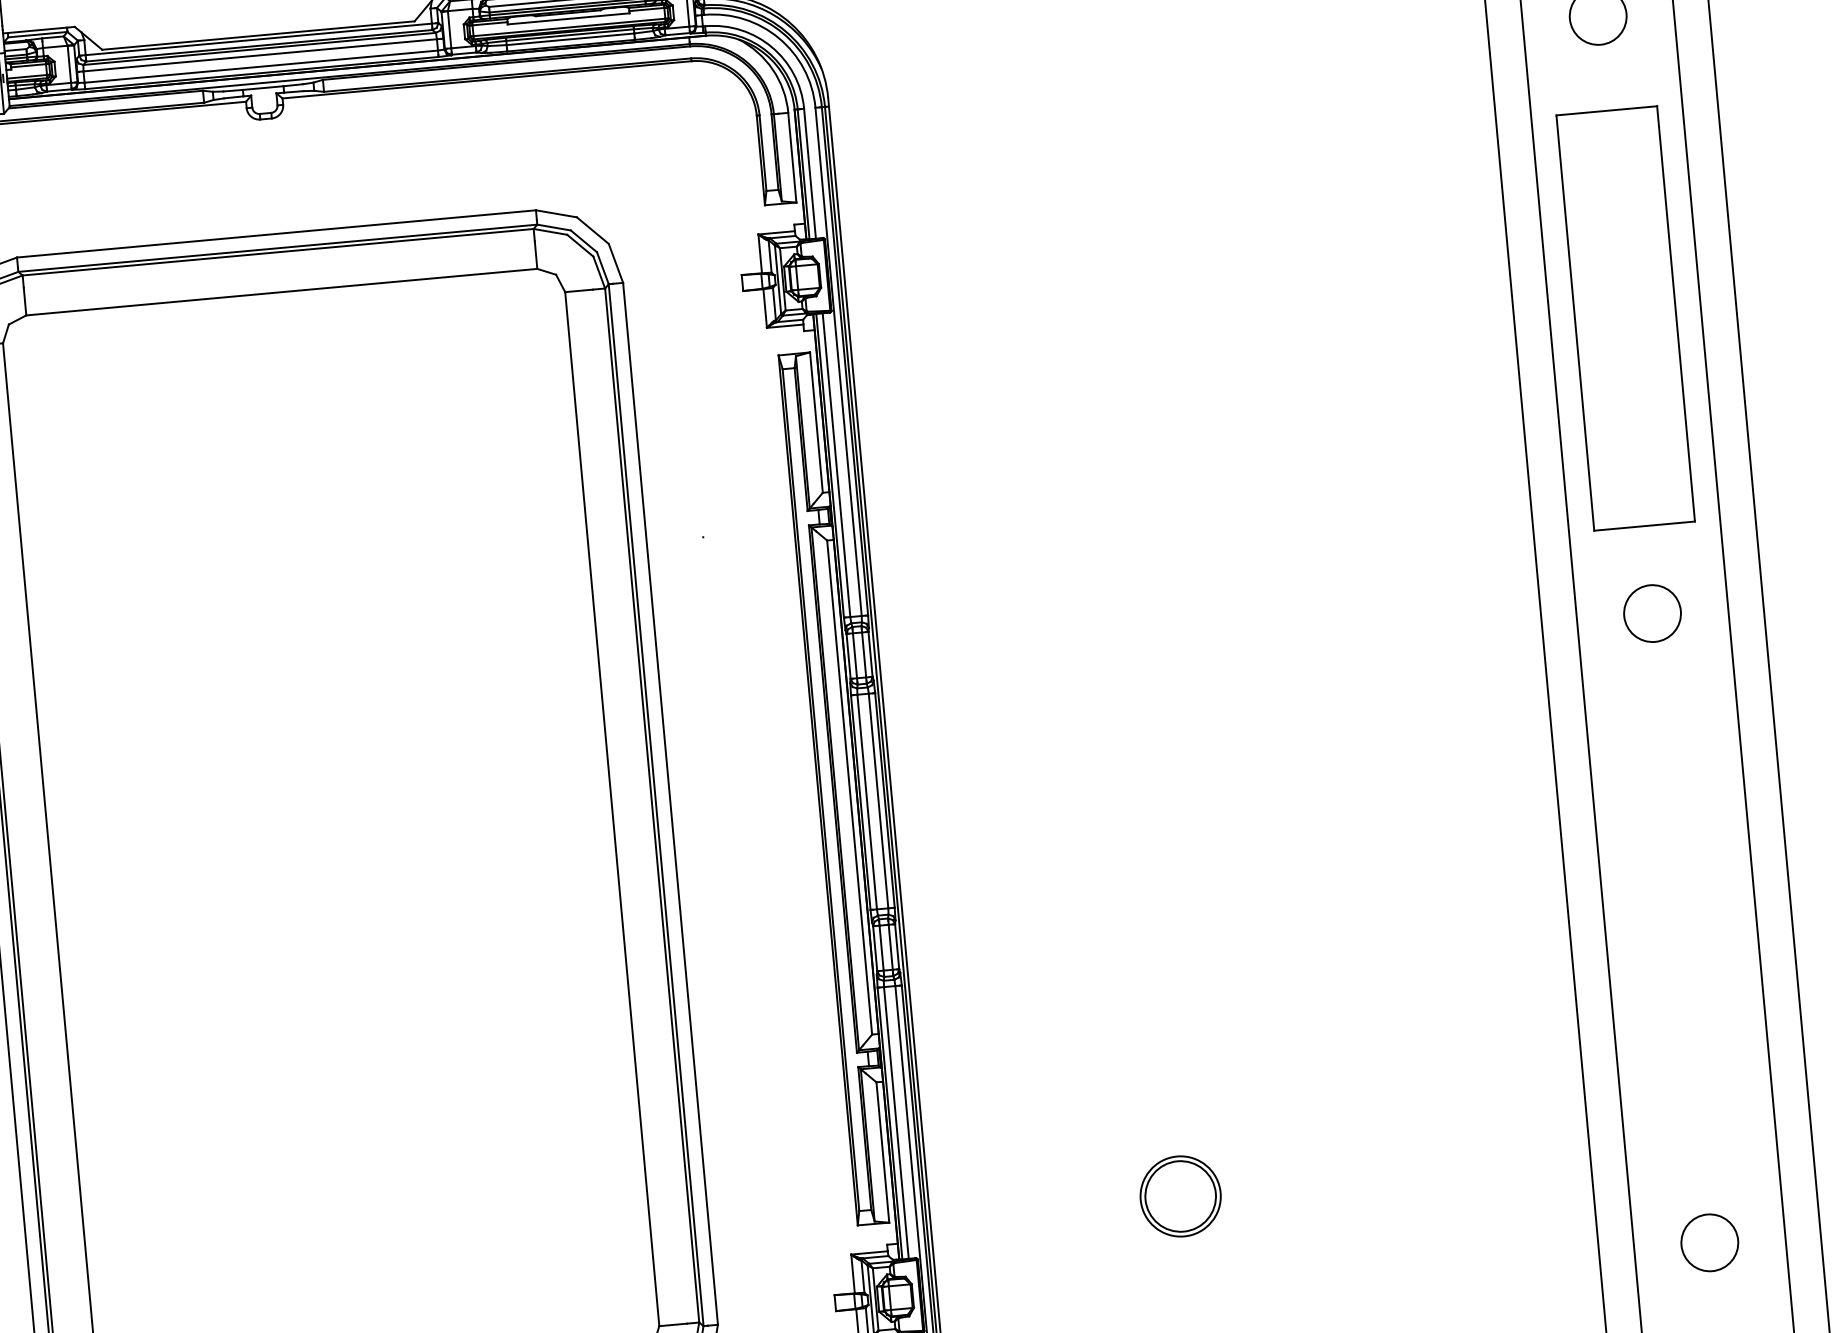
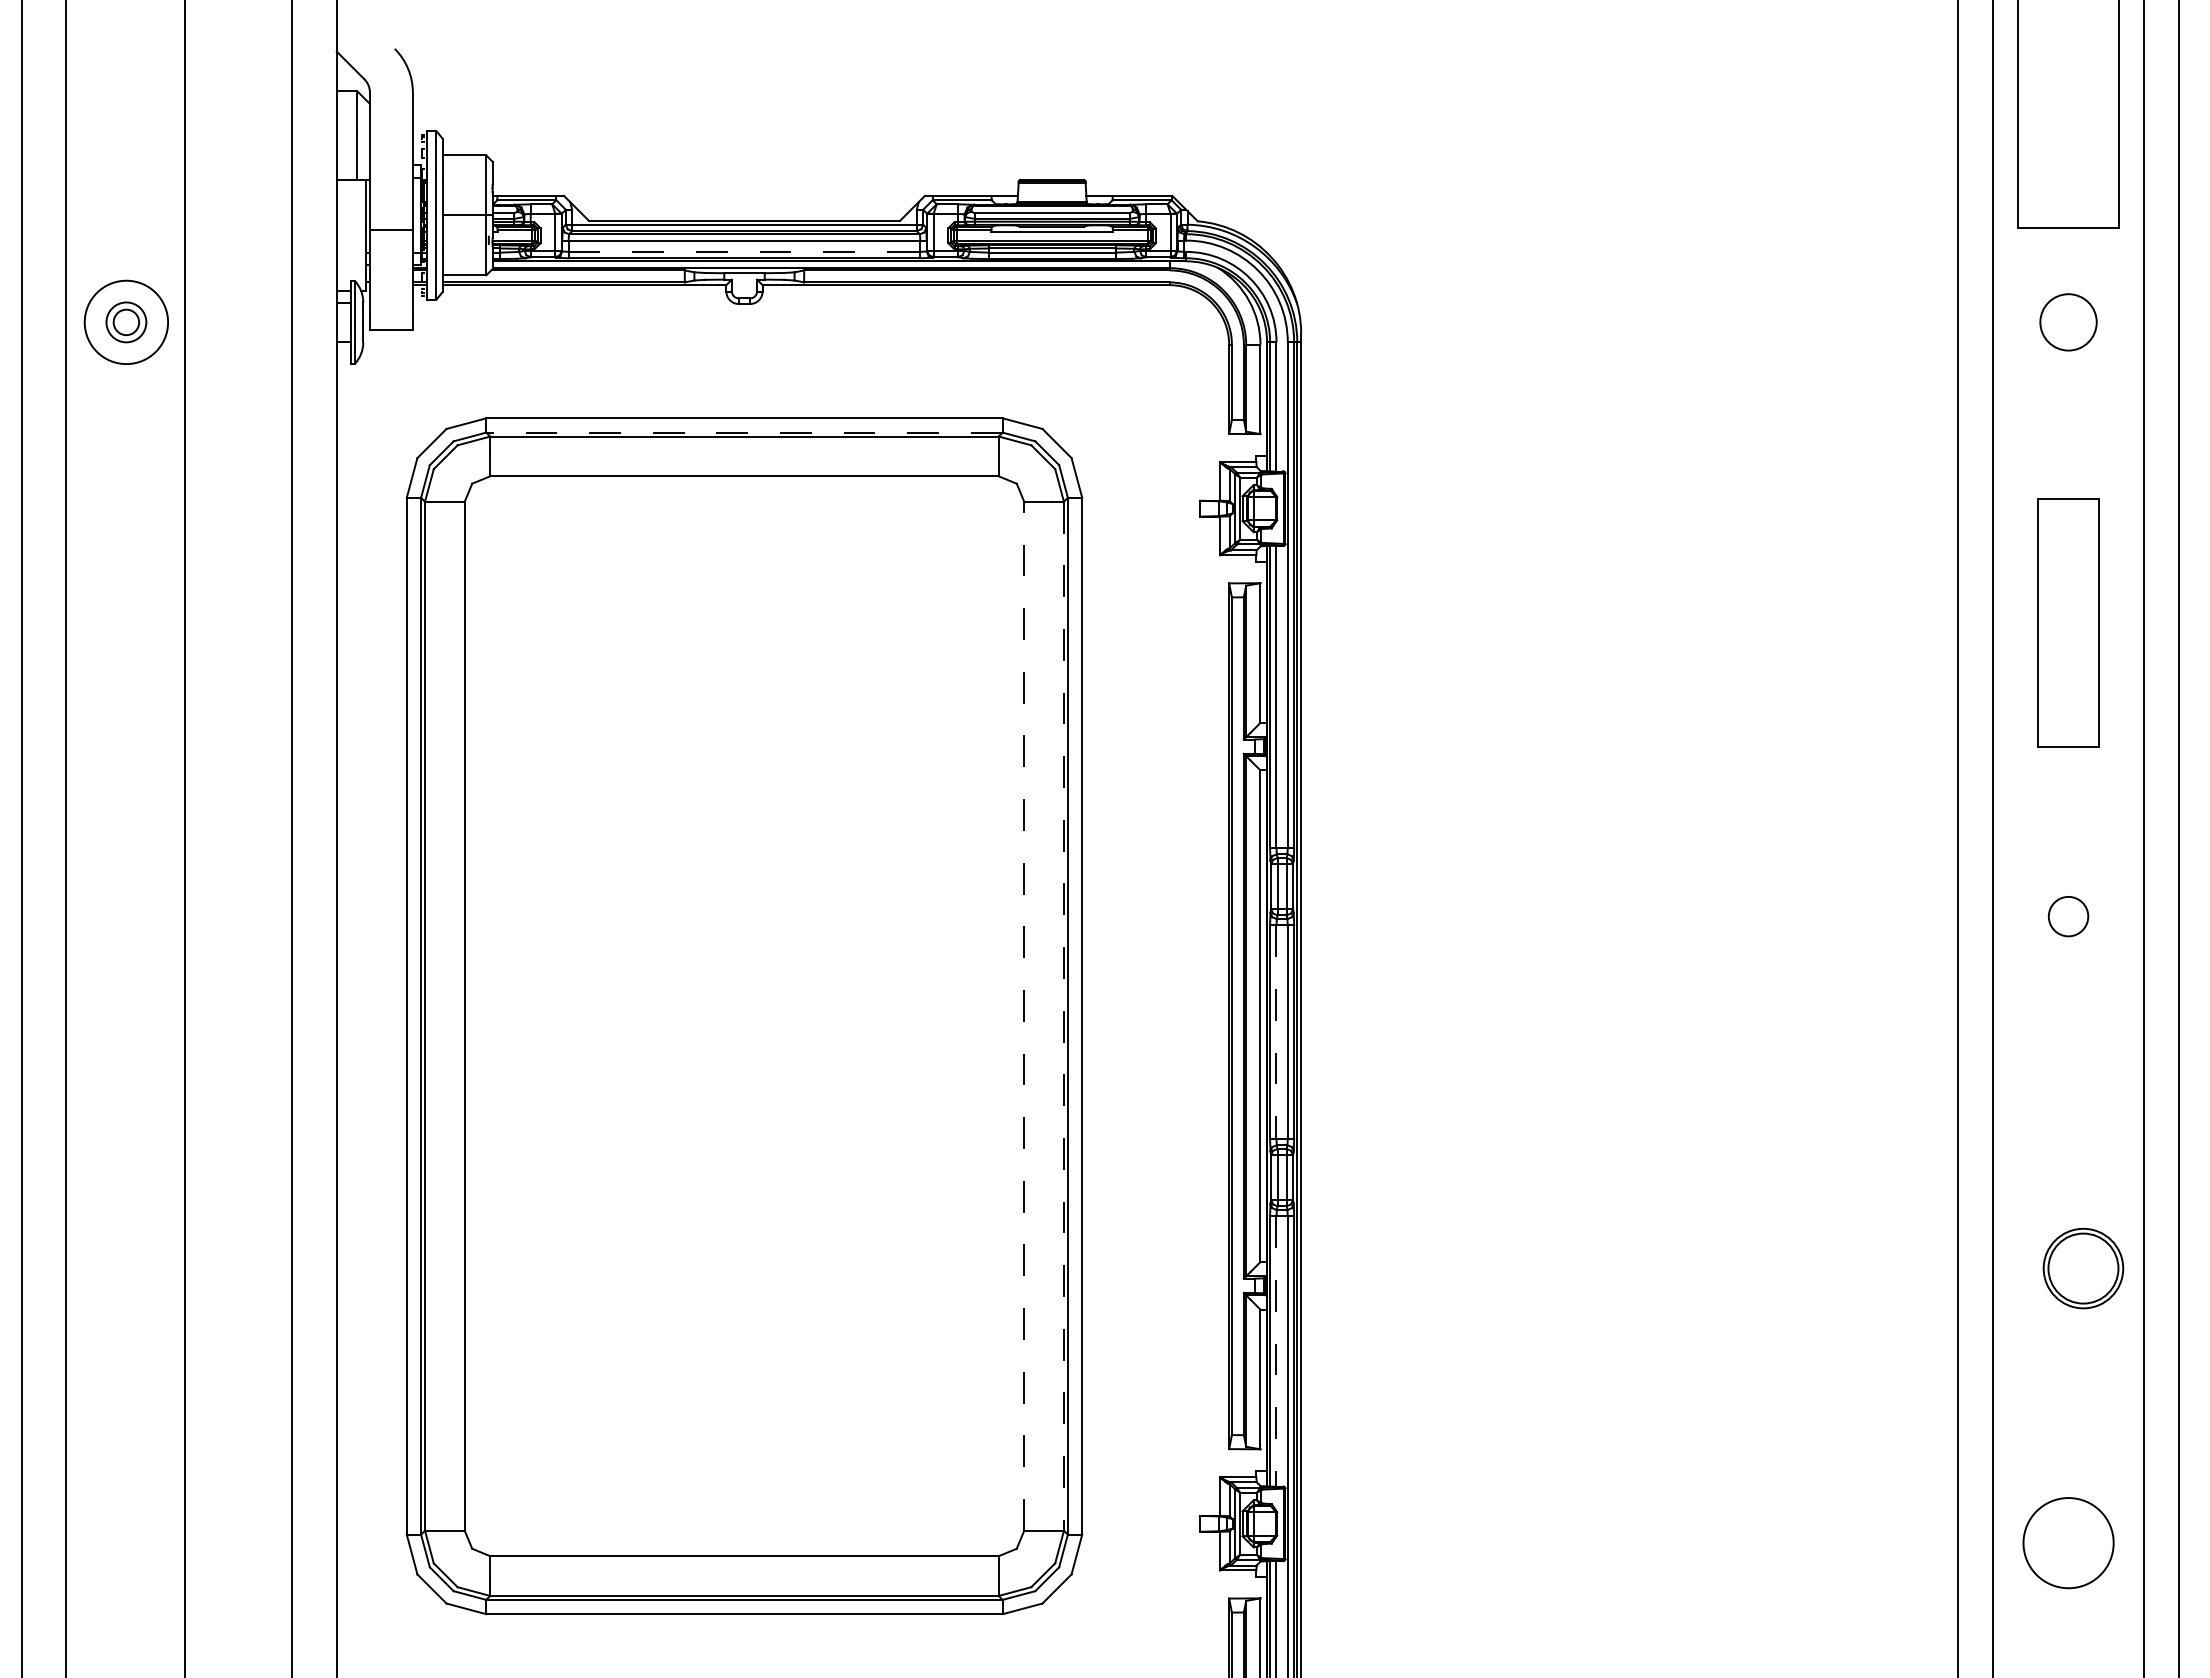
line: (261, 66) -> (744, 251), solid -> dashed
line: (277, 248) -> (744, 432), solid -> dashed
part: (1625, 318) -> (2068, 622), size x0.6
circle: (1652, 613) -> (2068, 916), size x0.7
line: (867, 802) -> (1276, 1032), solid -> dashed
line: (651, 805) -> (1063, 1016), solid -> dashed
line: (612, 809) -> (1024, 1016), solid -> dashed
line: (896, 1123) -> (1276, 1352), solid -> dashed
part: (1180, 1196) -> (2083, 1268), moved
circle: (1709, 1242) -> (2068, 1542), size x1.6

